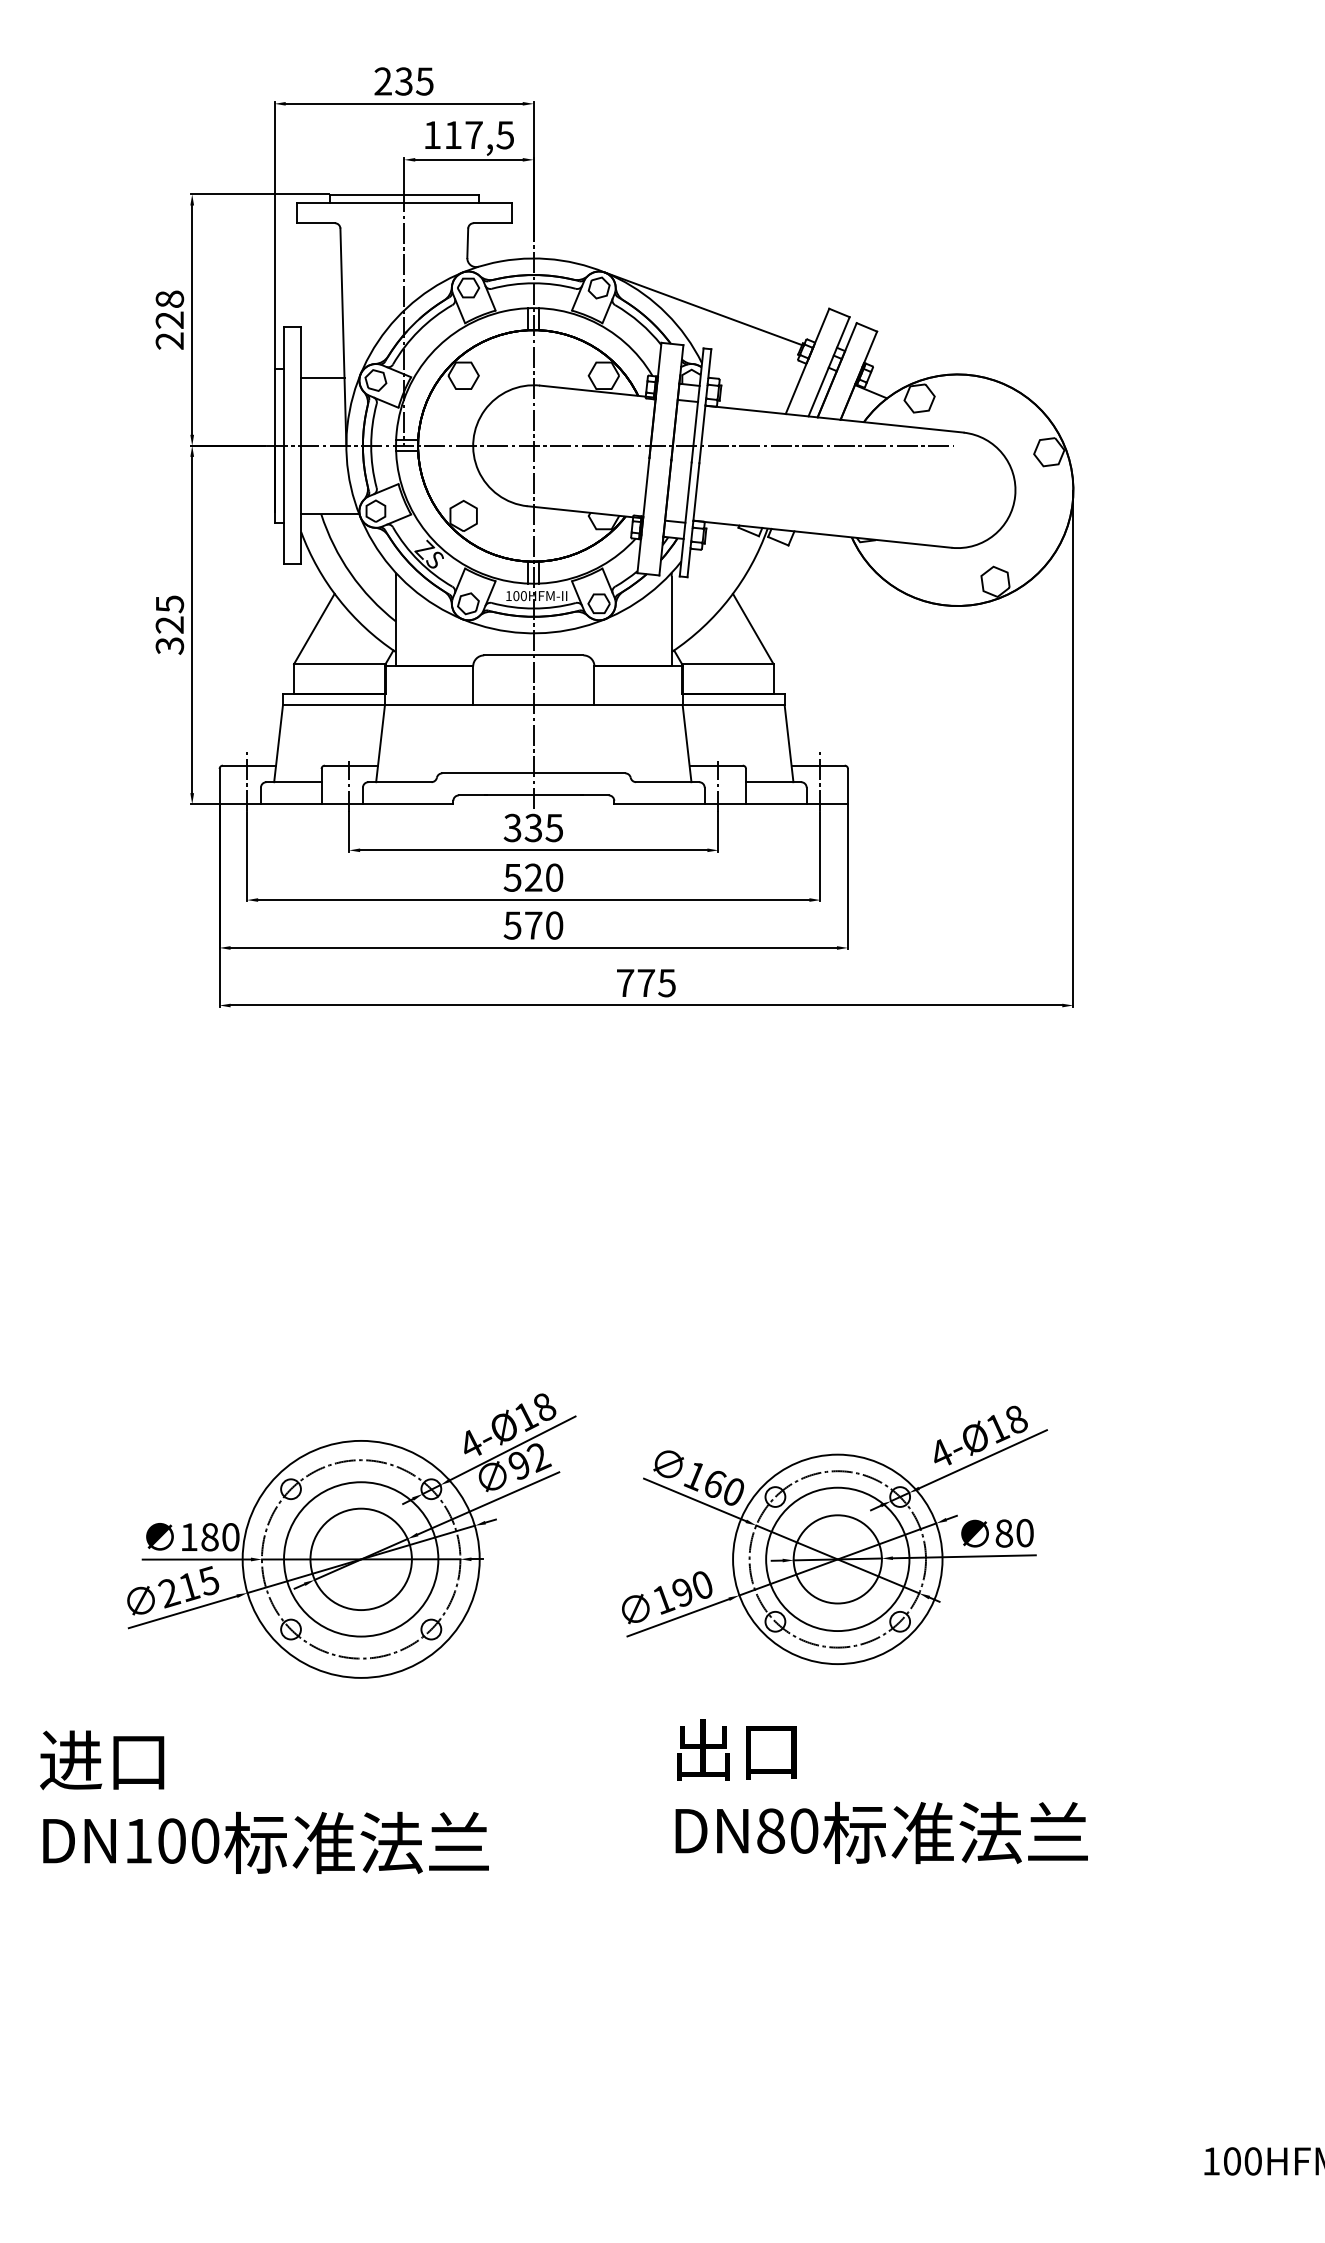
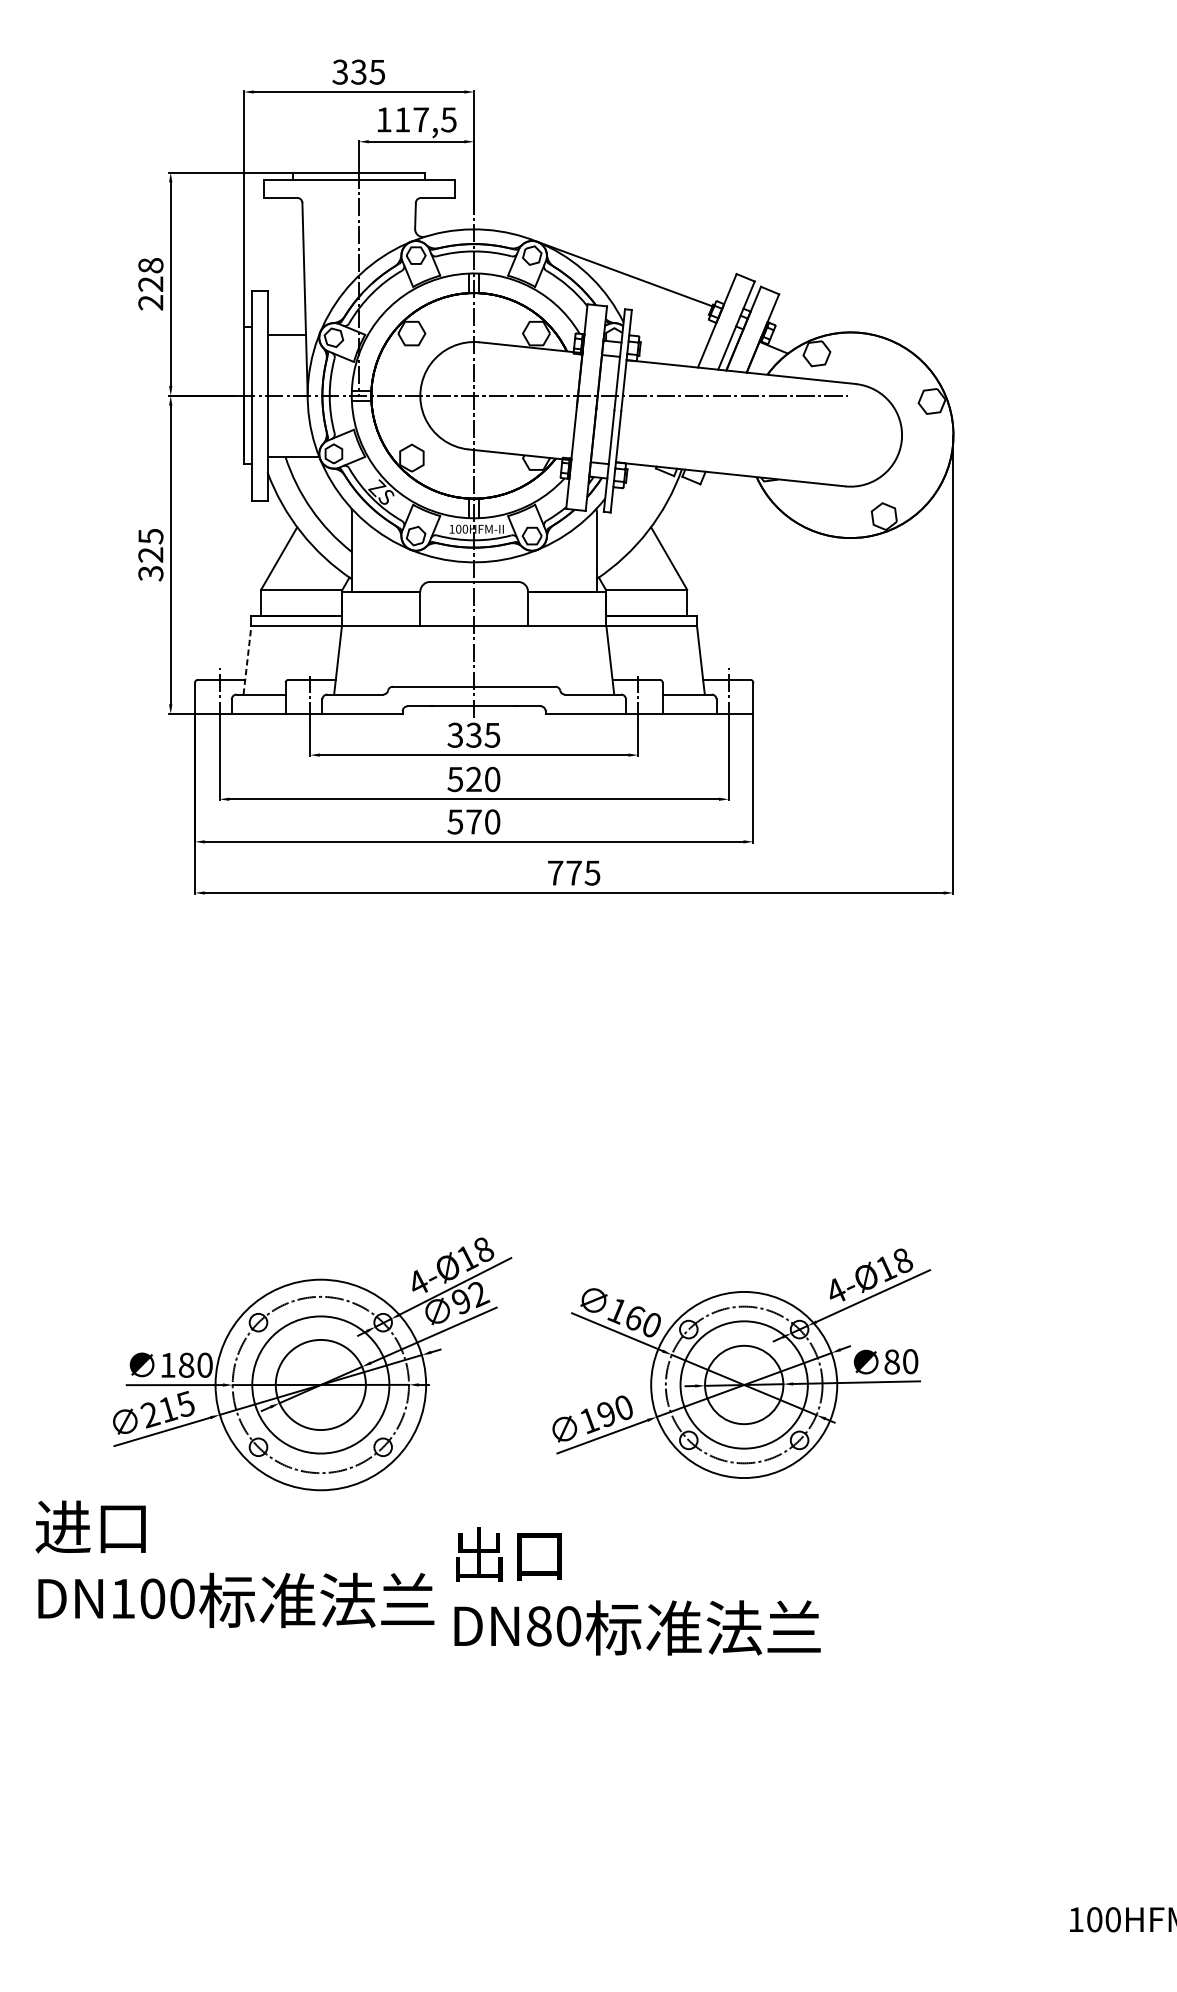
text: (382, 81) -> (339, 72), 235 -> 335
line: (278, 743) -> (247, 660), solid -> dashed
text: (881, 1791) -> (637, 1591), moved
text: (264, 1802) -> (234, 1564), moved

